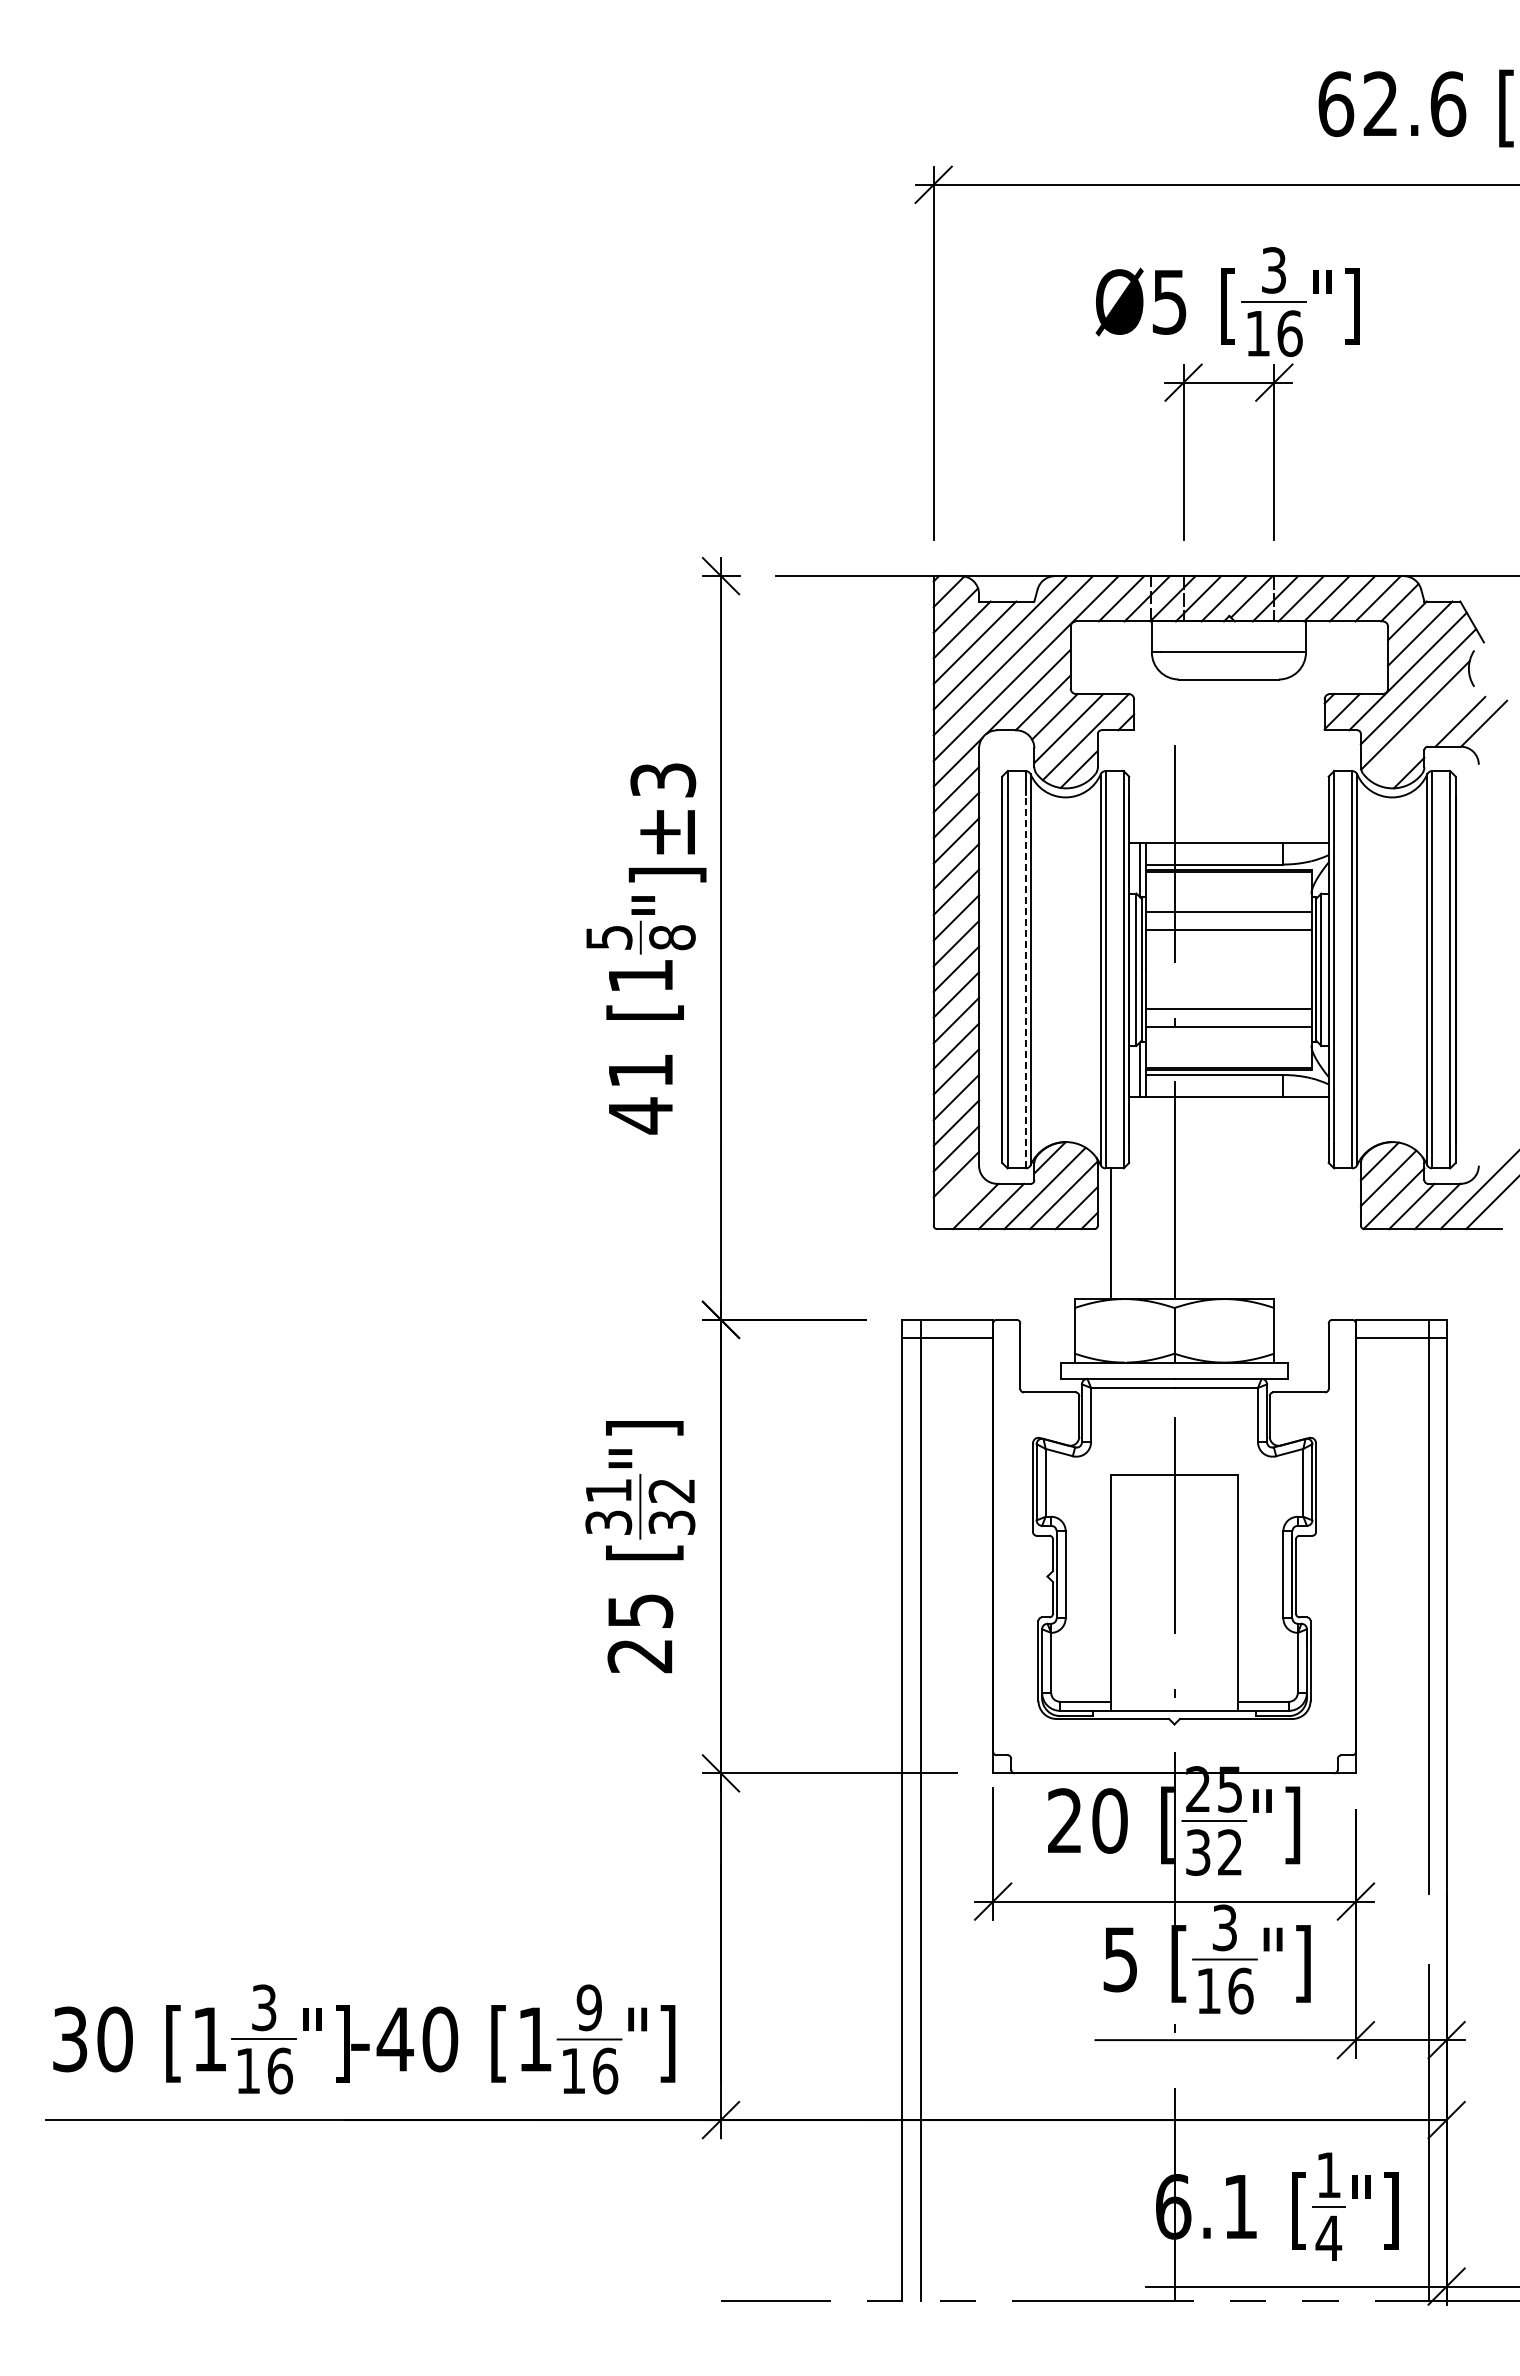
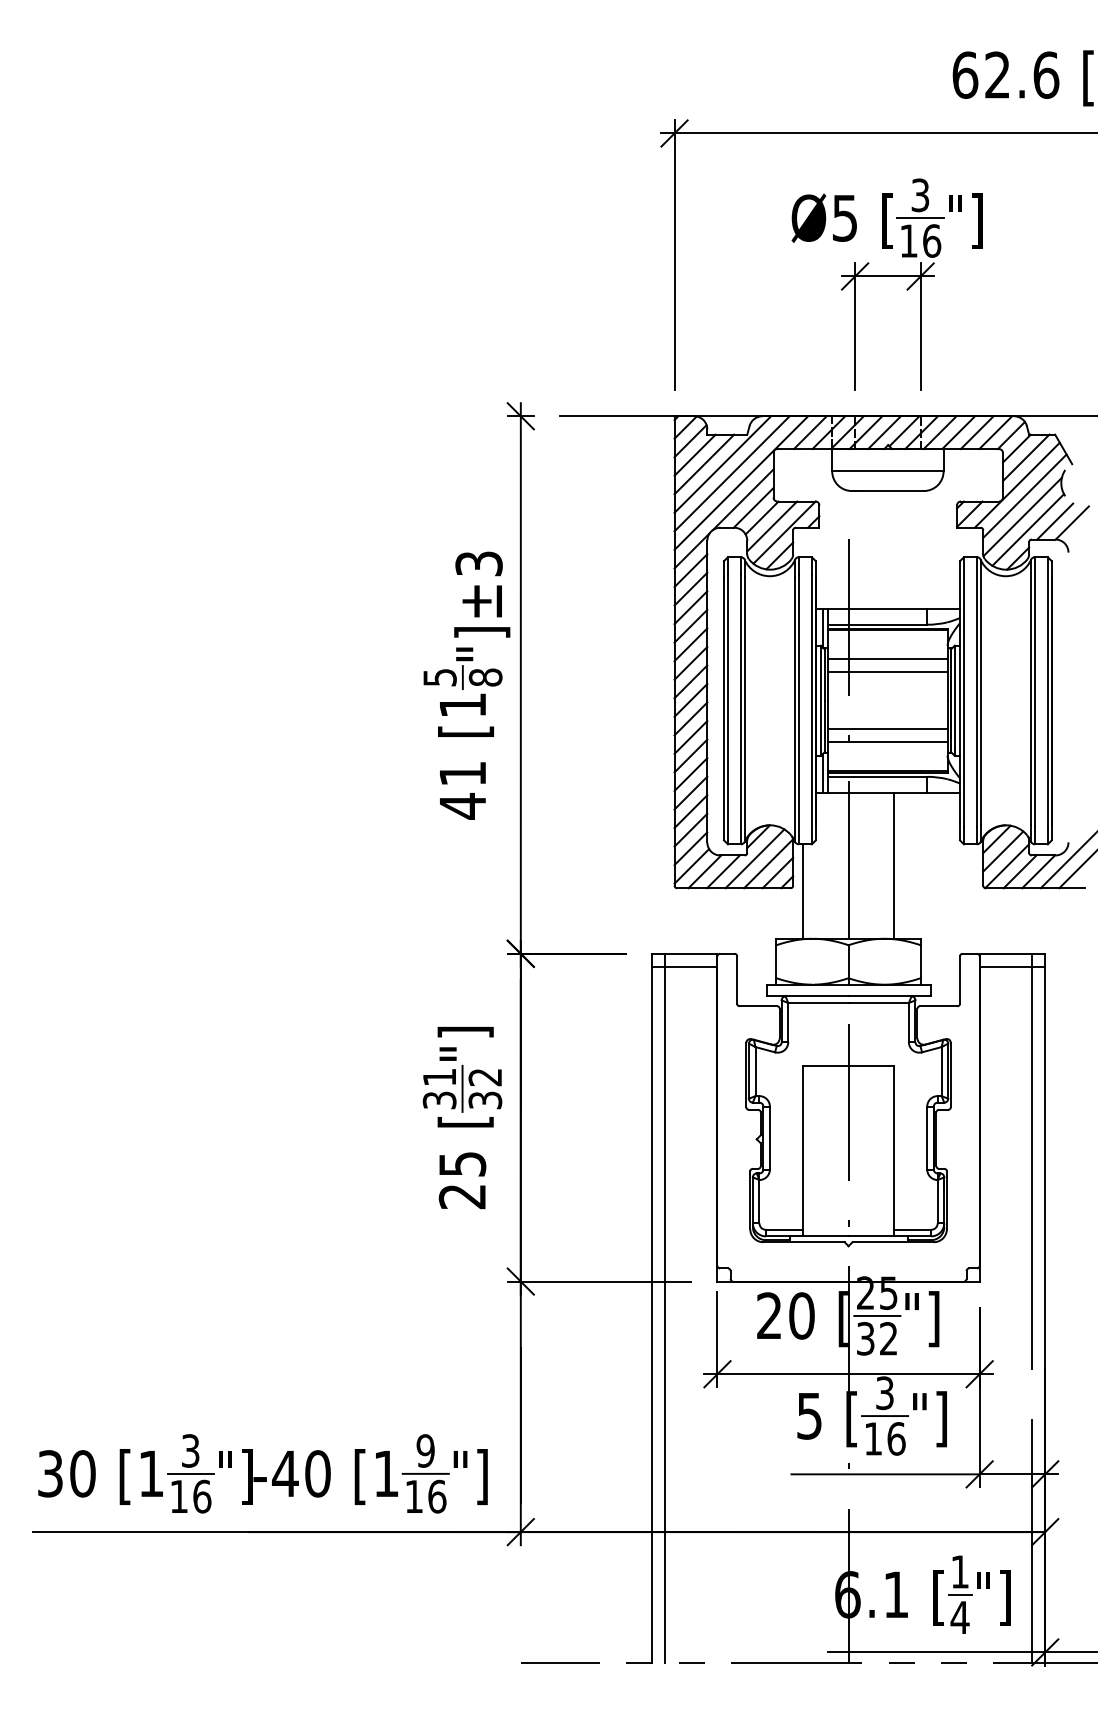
line: (1422, 733) -> (1027, 530), added
line: (1025, 981) -> (740, 709), dashed -> solid
line: (1238, 1197) -> (894, 865), added
line: (957, 1198) -> (691, 866), added

